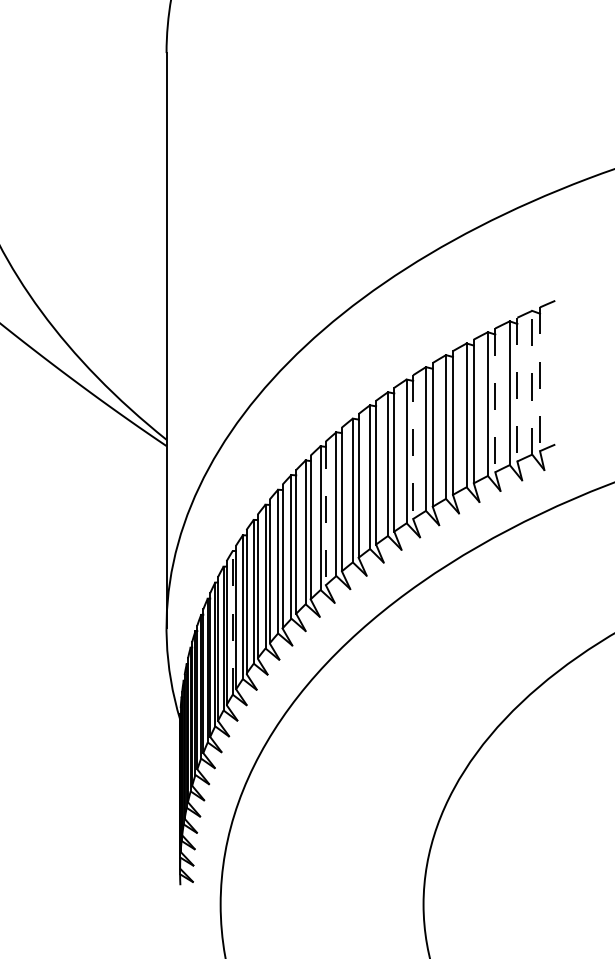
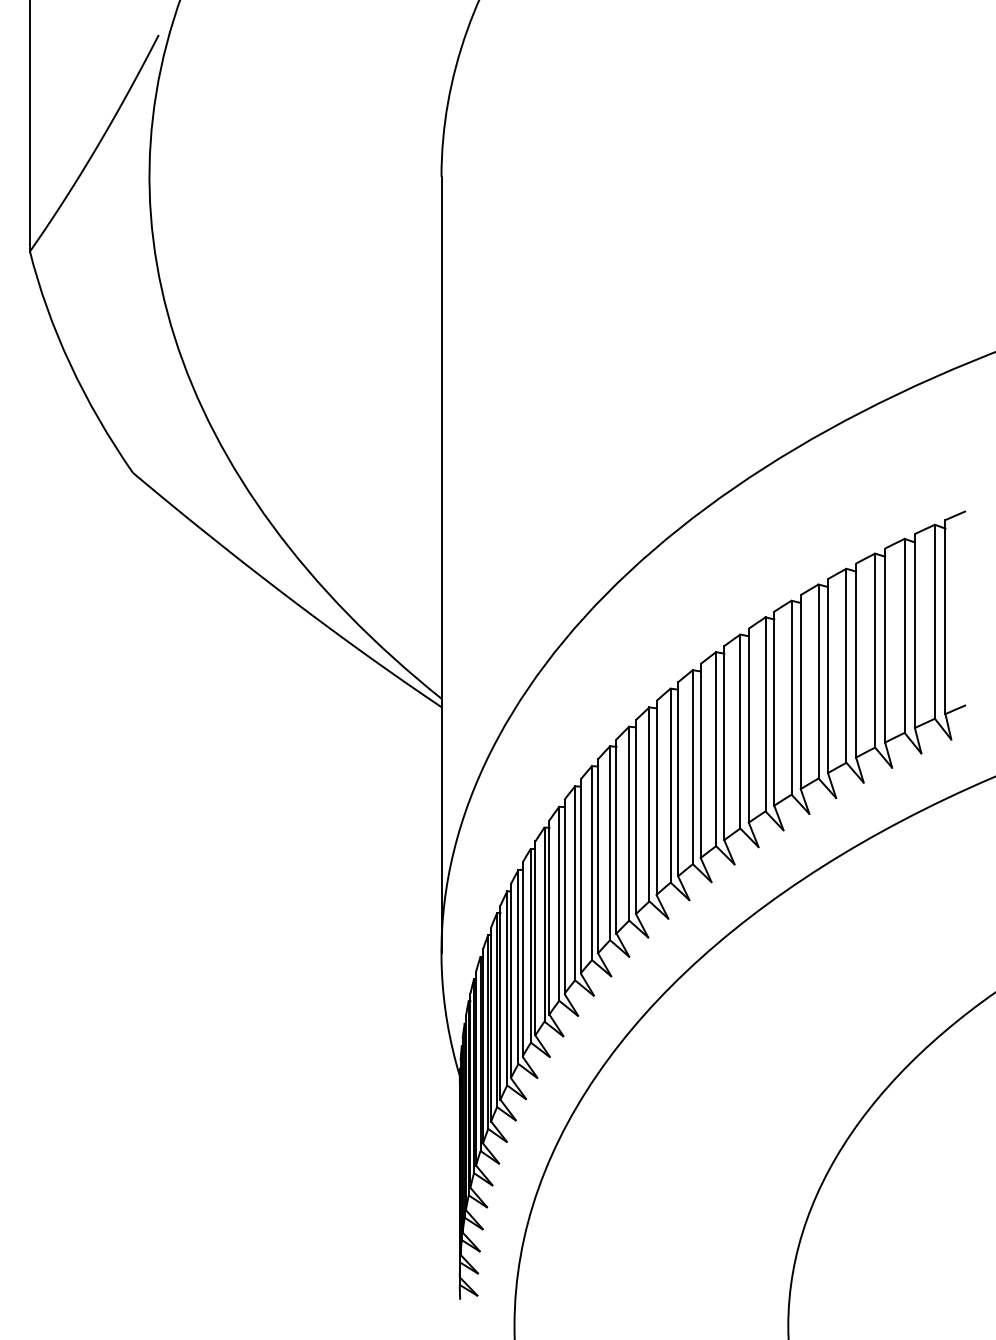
line: (540, 379) -> (945, 617), dashed -> solid
line: (531, 382) -> (934, 621), dashed -> solid
line: (517, 389) -> (914, 631), dashed -> solid
line: (495, 400) -> (885, 645), dashed -> solid
line: (413, 447) -> (774, 708), dashed -> solid
line: (325, 513) -> (656, 798), dashed -> solid
line: (232, 622) -> (530, 945), dashed -> solid

